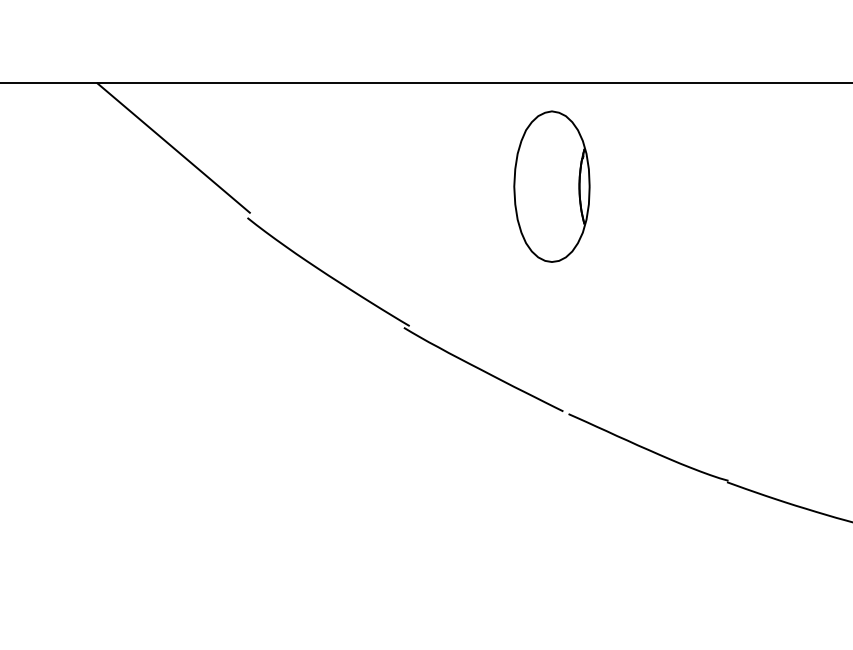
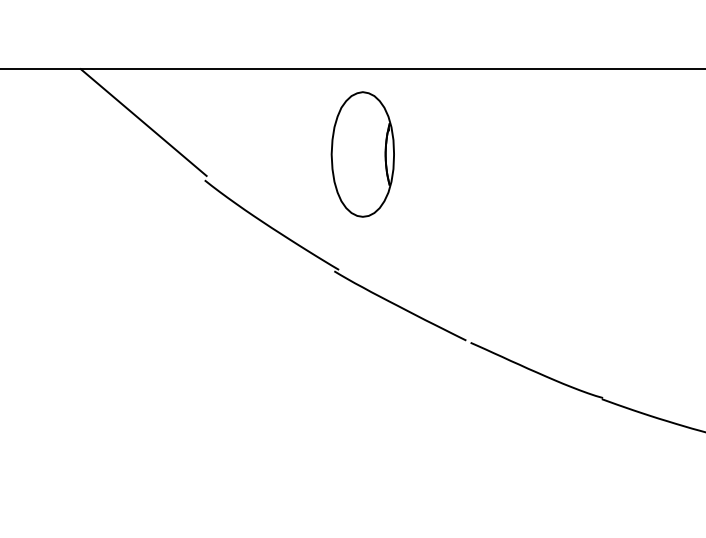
part: (551, 186) -> (362, 154), moved

